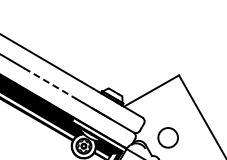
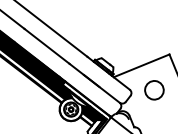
line: (50, 83) -> (47, 46), dashed -> solid
circle: (167, 137) -> (153, 89), moved

